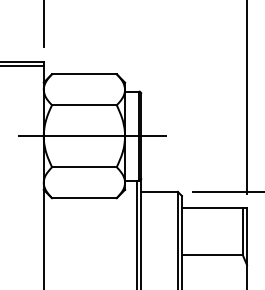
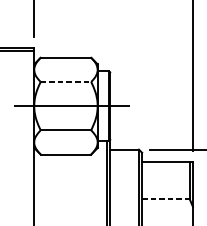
line: (84, 105) -> (66, 82), solid -> dashed
line: (212, 255) -> (165, 199), solid -> dashed

